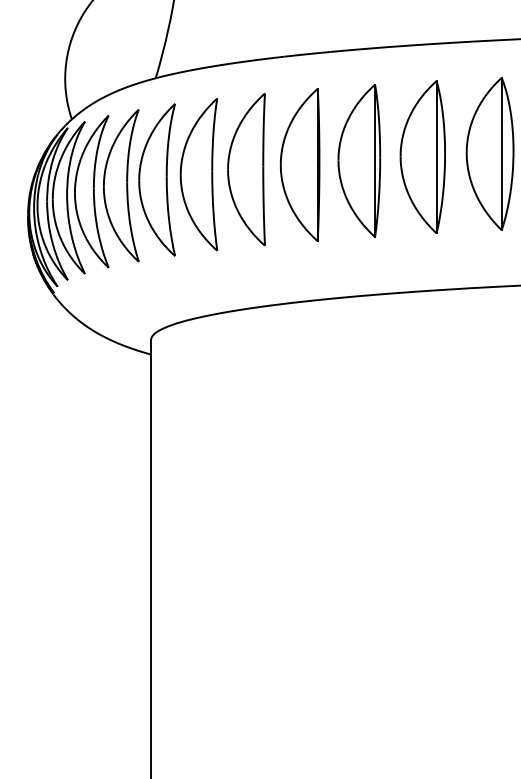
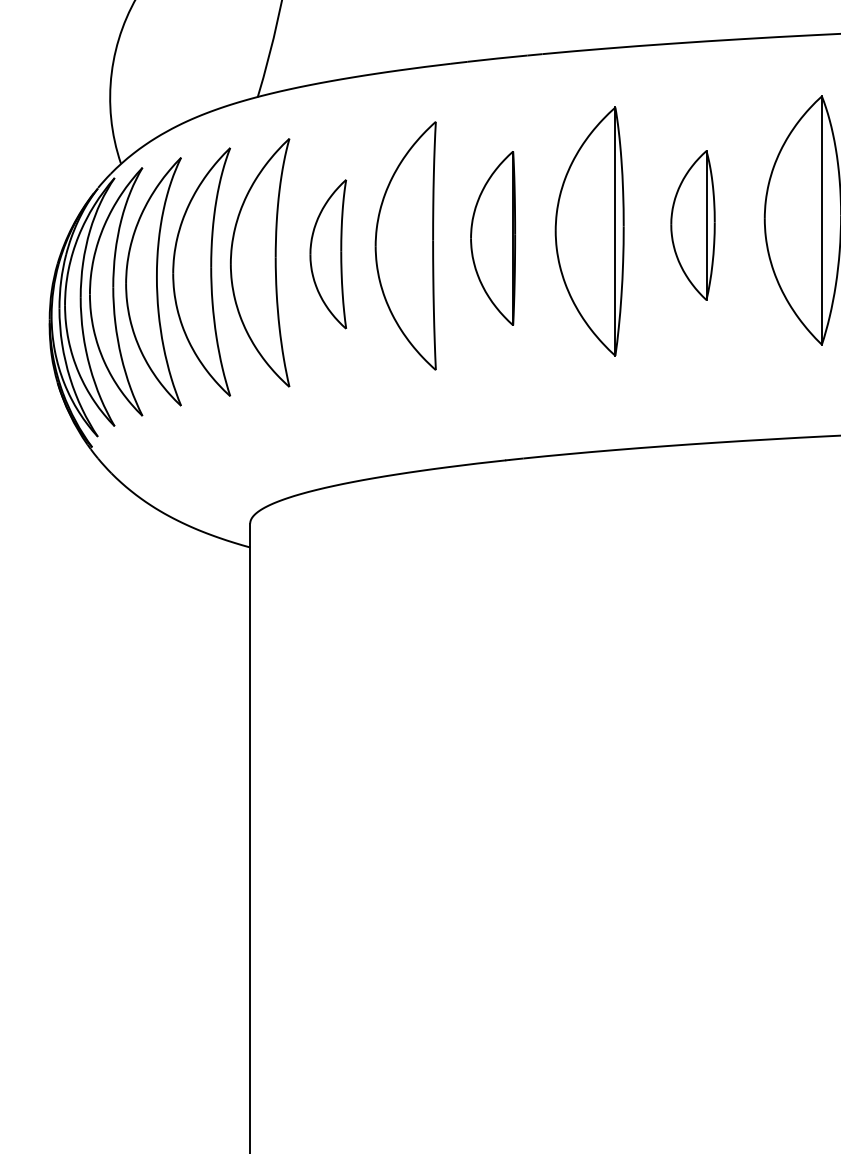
part: (422, 156) -> (692, 224), size x0.6
part: (299, 164) -> (492, 237), size x0.7
part: (198, 174) -> (327, 253), size x0.6

